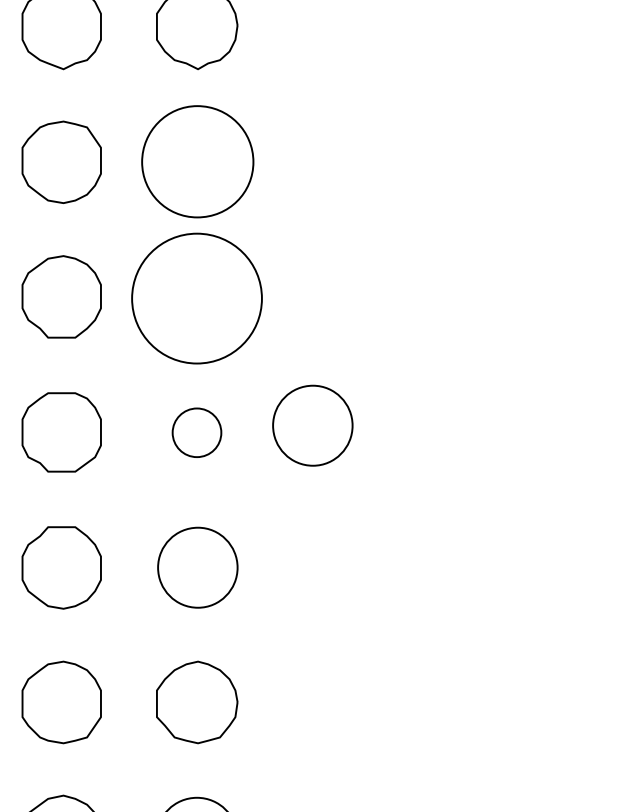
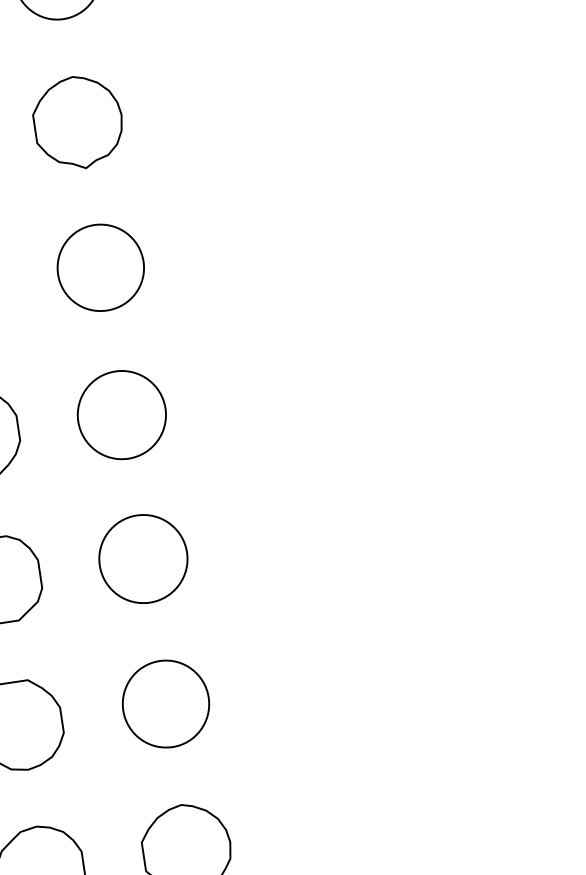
part: (197, 161) -> (100, 267), size x0.71
part: (196, 298) -> (121, 414), size x0.62
part: (312, 425) -> (266, 532), removed
part: (196, 432) -> (142, 558), size x1.67

